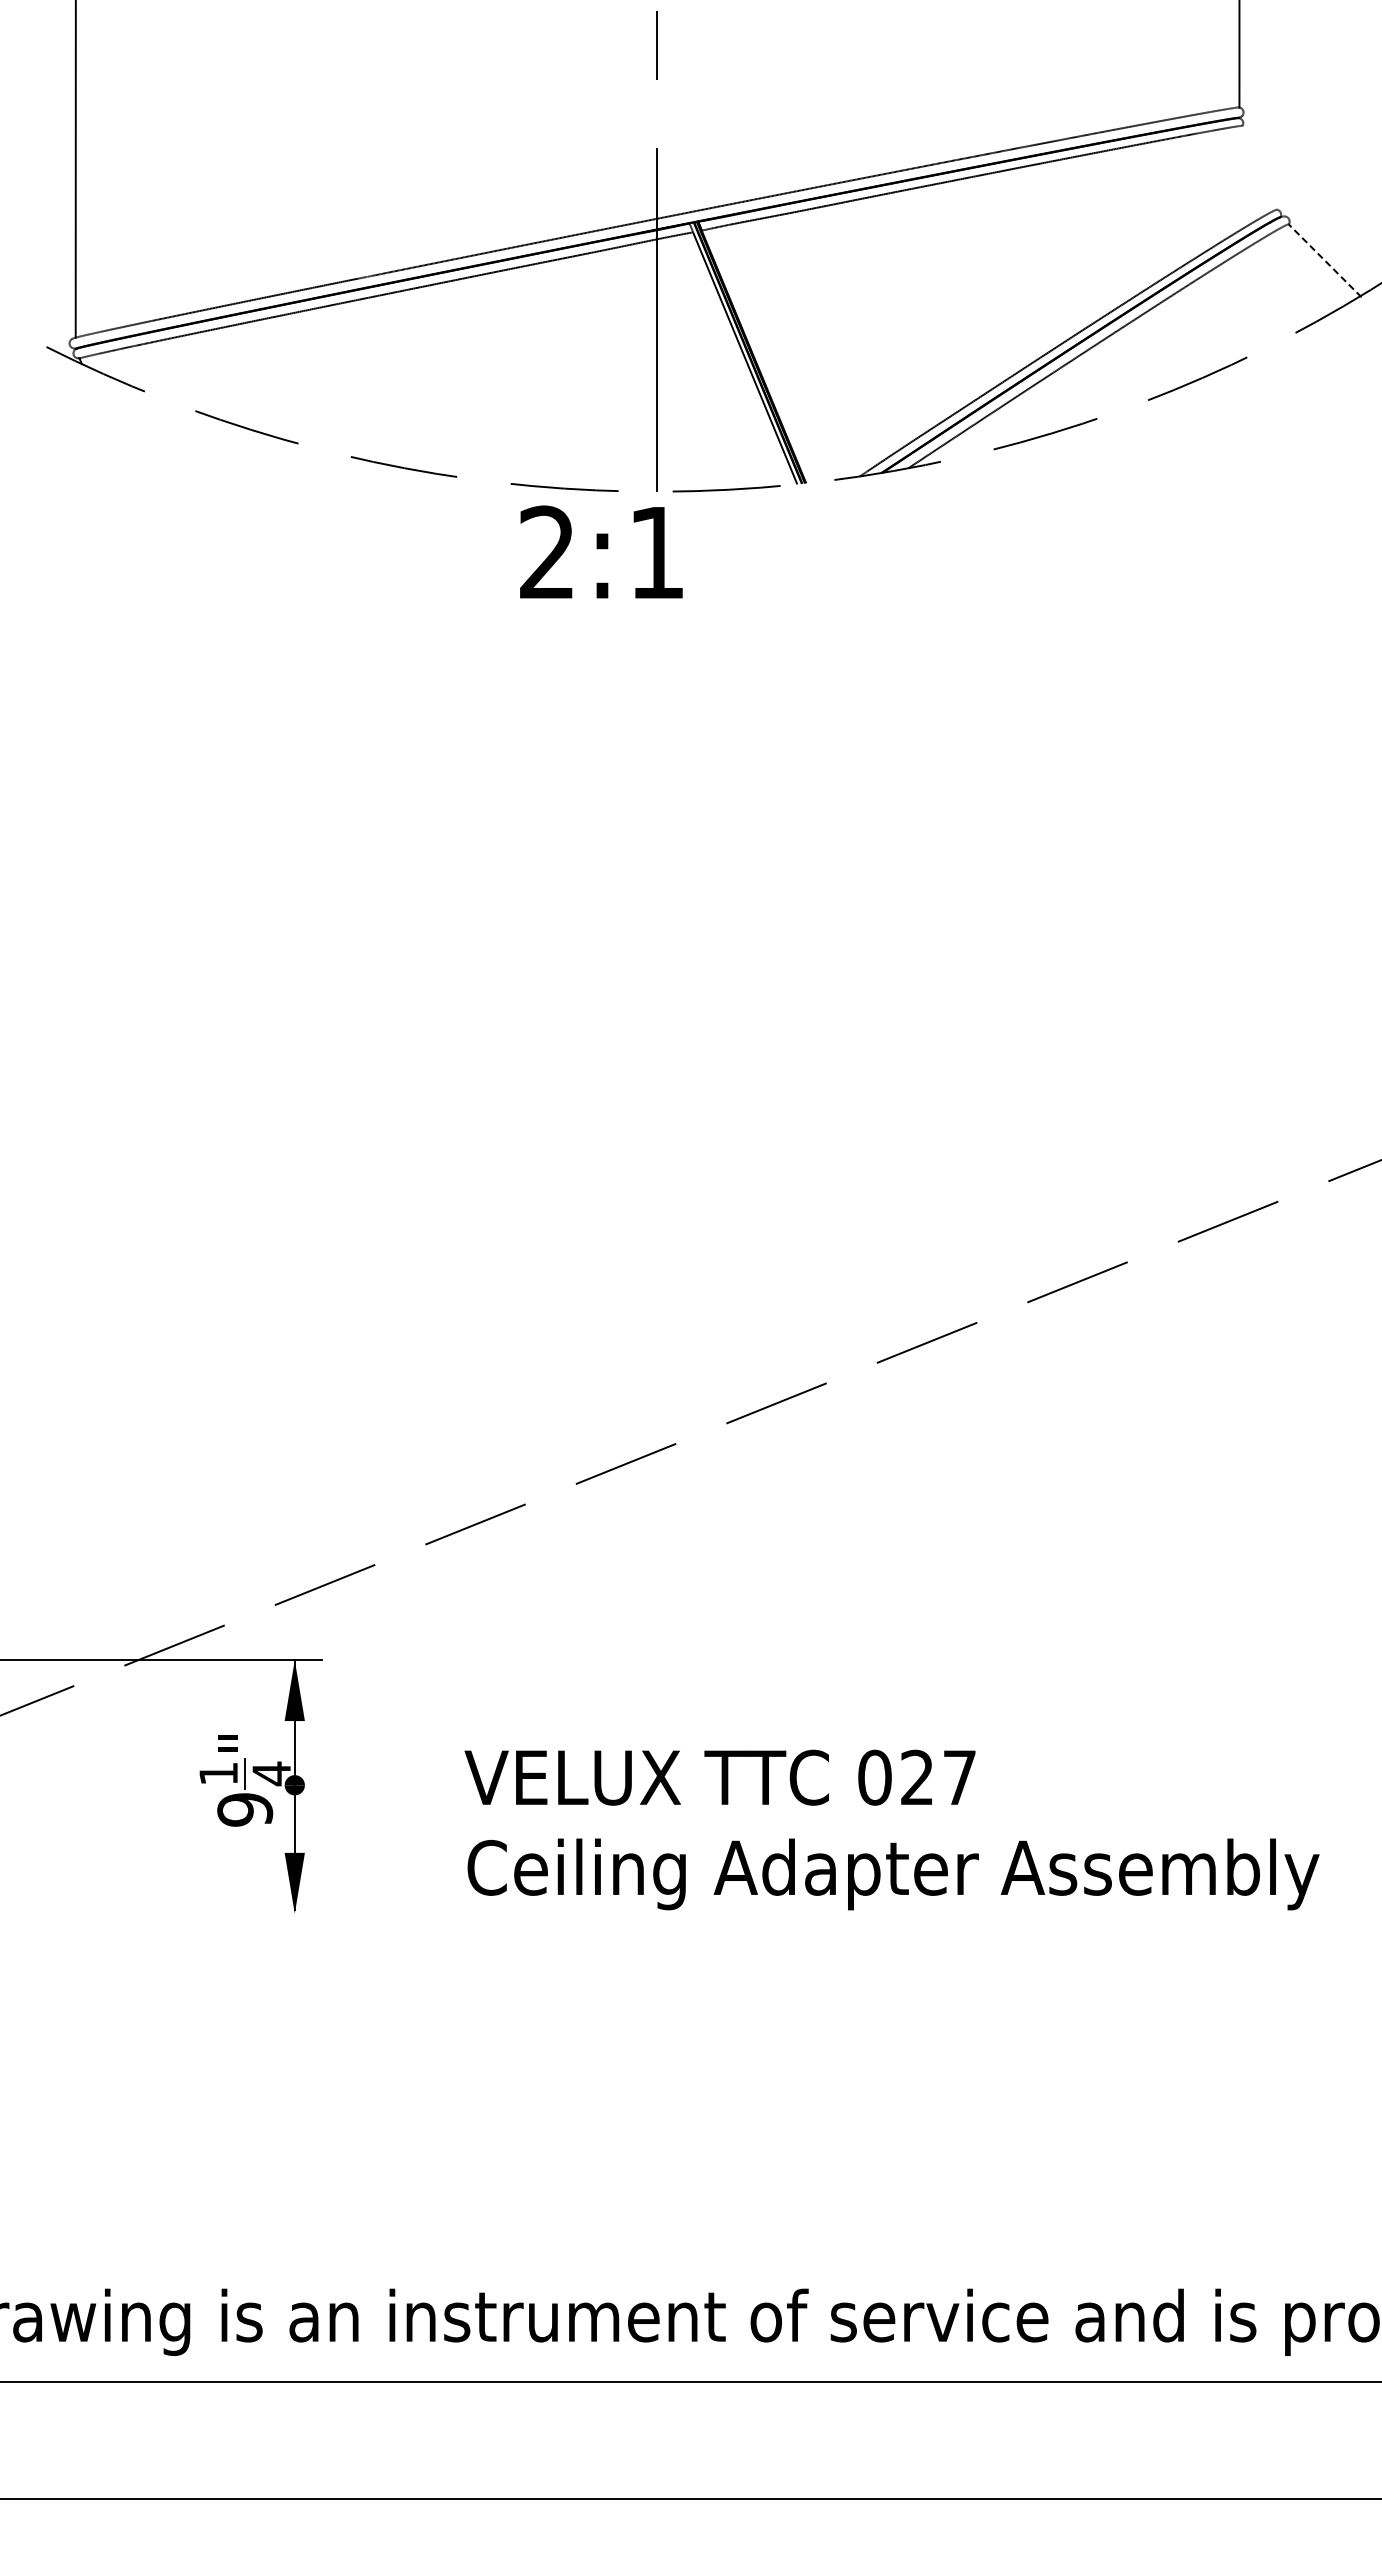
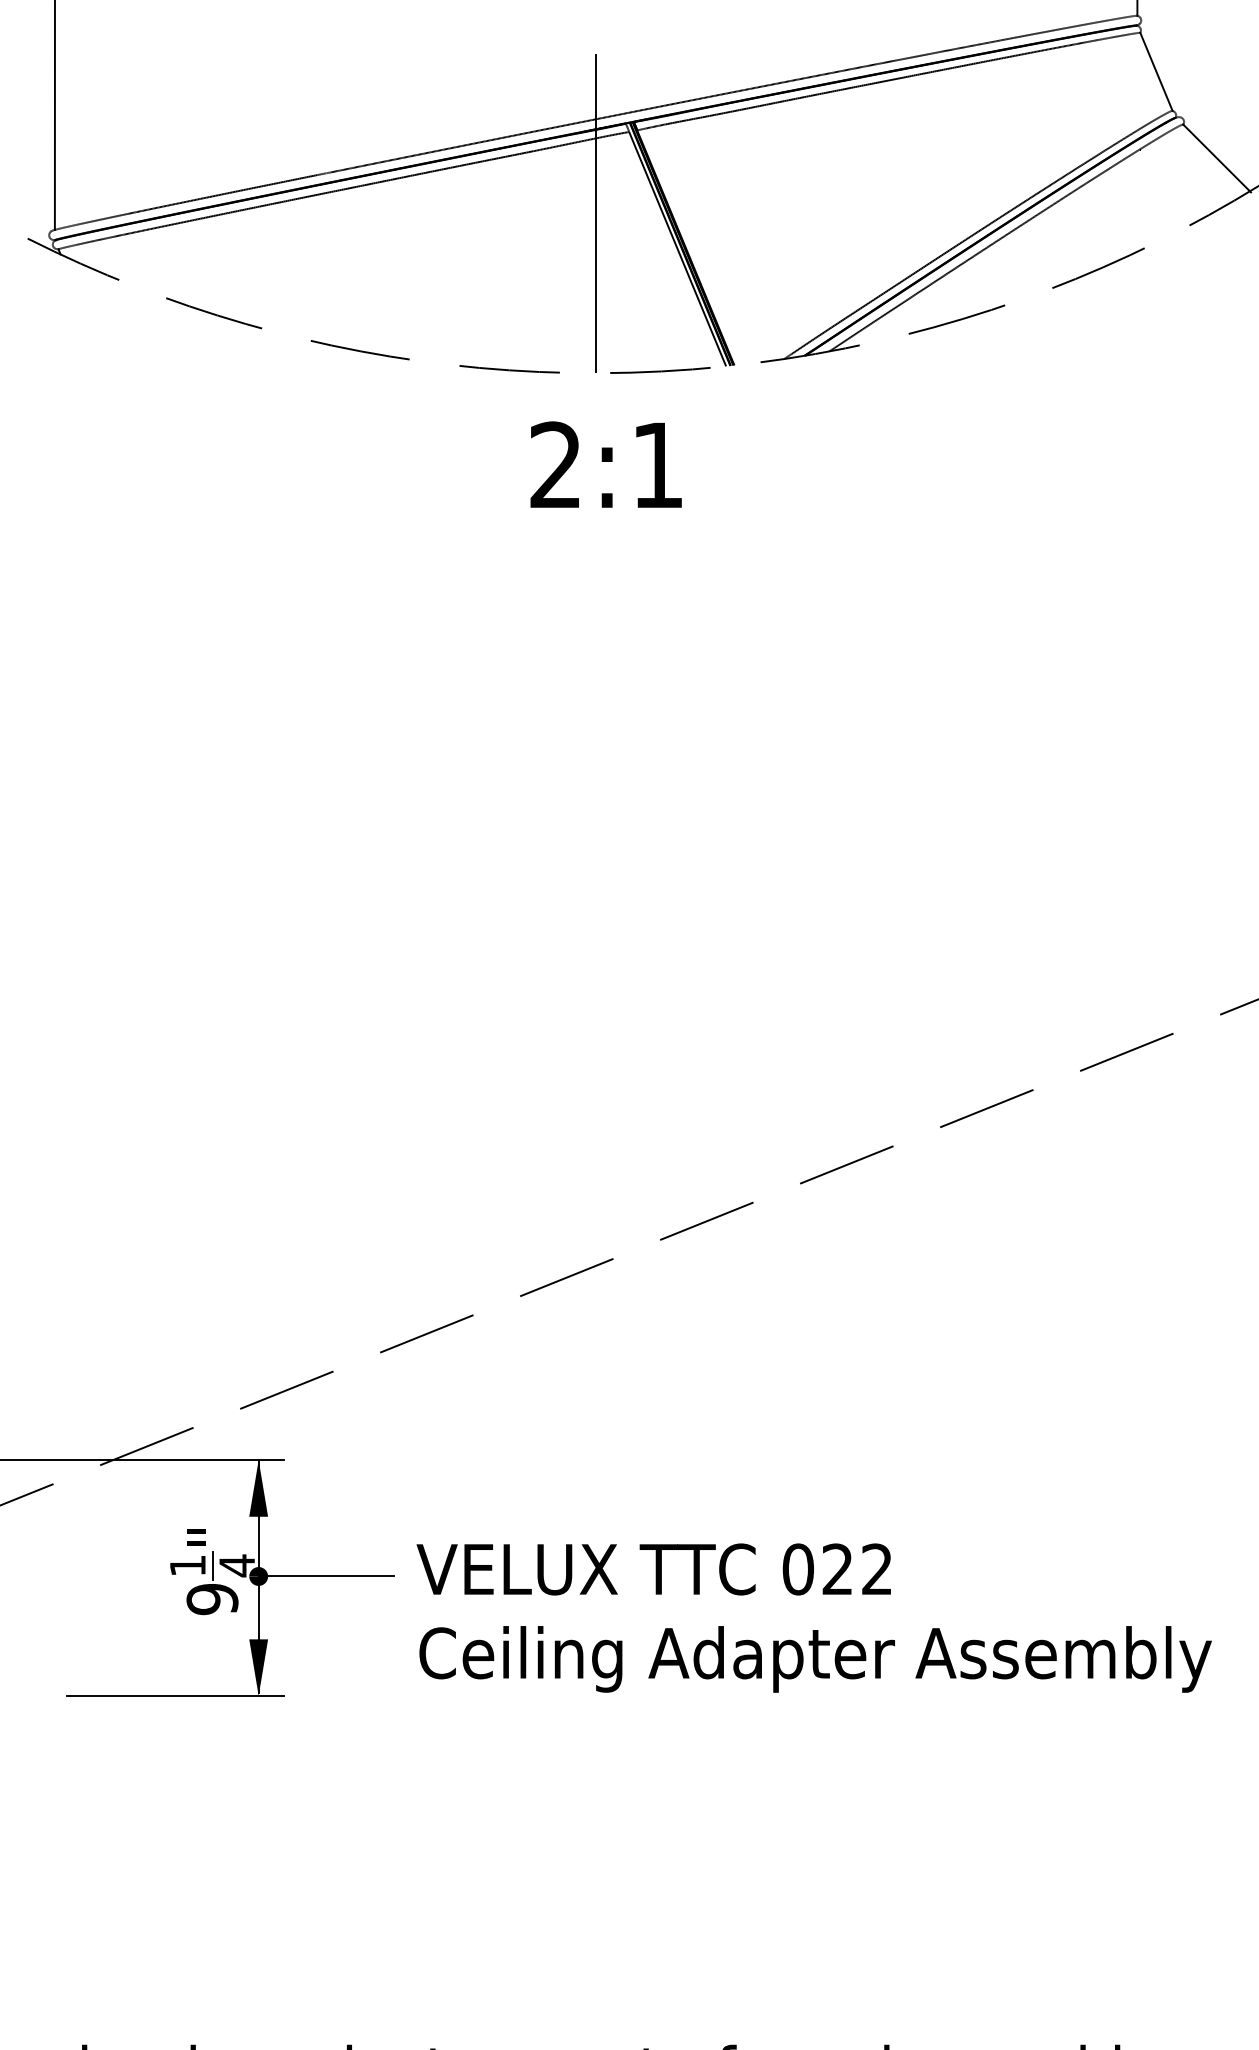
line: (1259, 167) -> (1156, 71), added
line: (1325, 260) -> (1217, 158), dashed -> solid
text: (601, 551) -> (606, 464), moved
text: (959, 1776) -> (876, 1568), 027 -> 022
line: (366, 1785) -> (325, 1576), added
line: (205, 1913) -> (175, 1695), added

